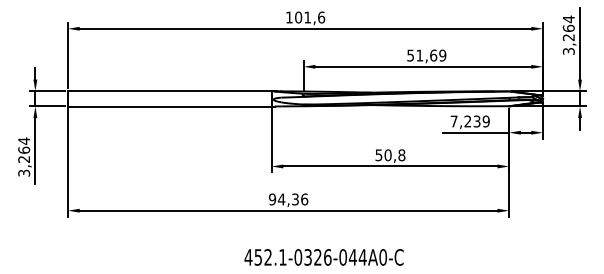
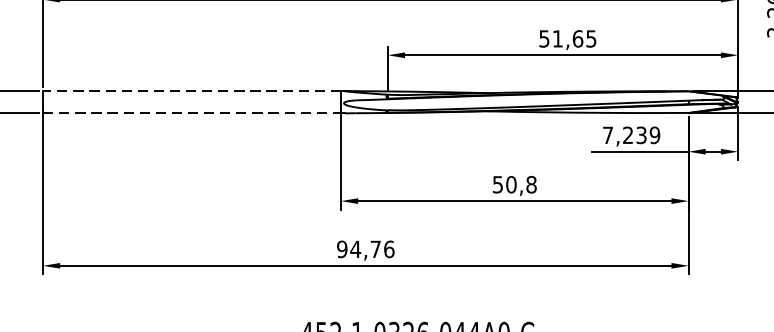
text: (442, 55) -> (590, 38), 51,69 -> 51,65
line: (169, 91) -> (191, 91), solid -> dashed
line: (169, 106) -> (191, 113), solid -> dashed
text: (295, 199) -> (375, 249), 94,36 -> 94,76

